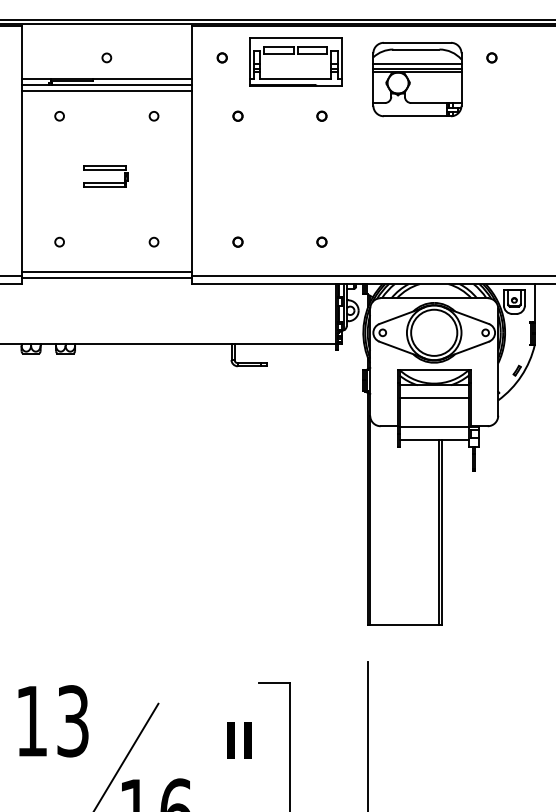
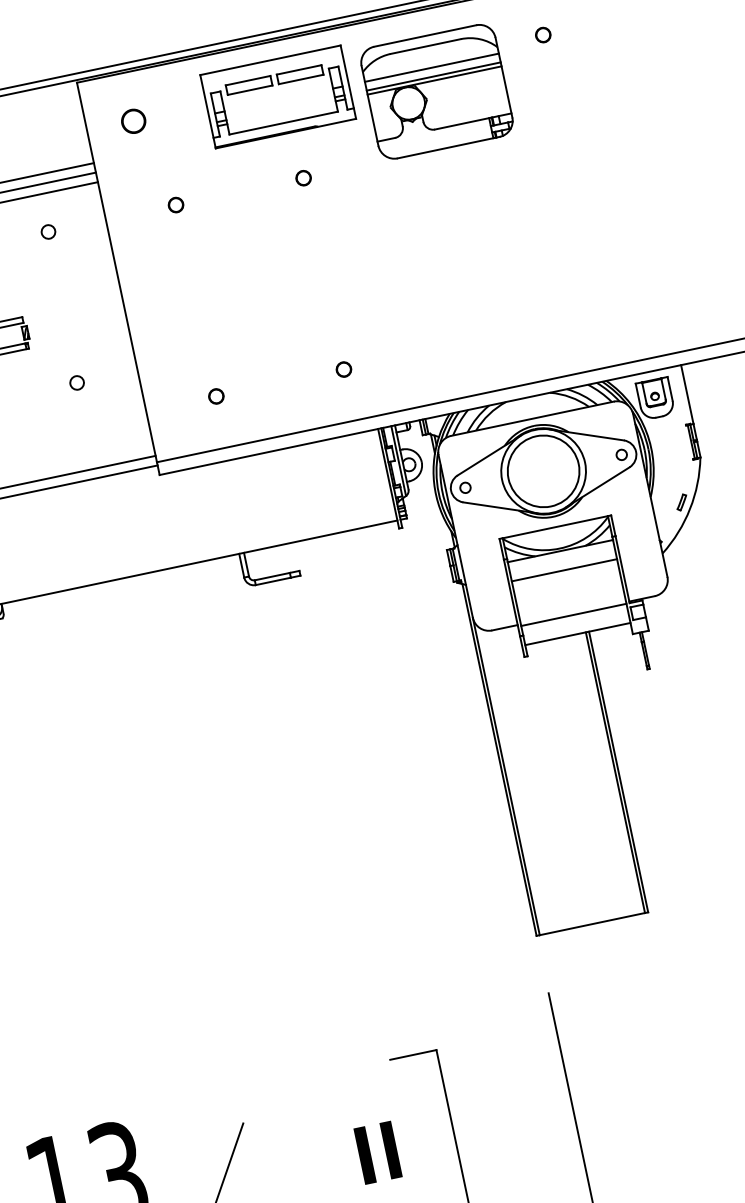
part: (221, 57) -> (132, 121), size x1.6
part: (295, 61) -> (277, 96), moved
circle: (153, 241) -> (76, 382), moved

